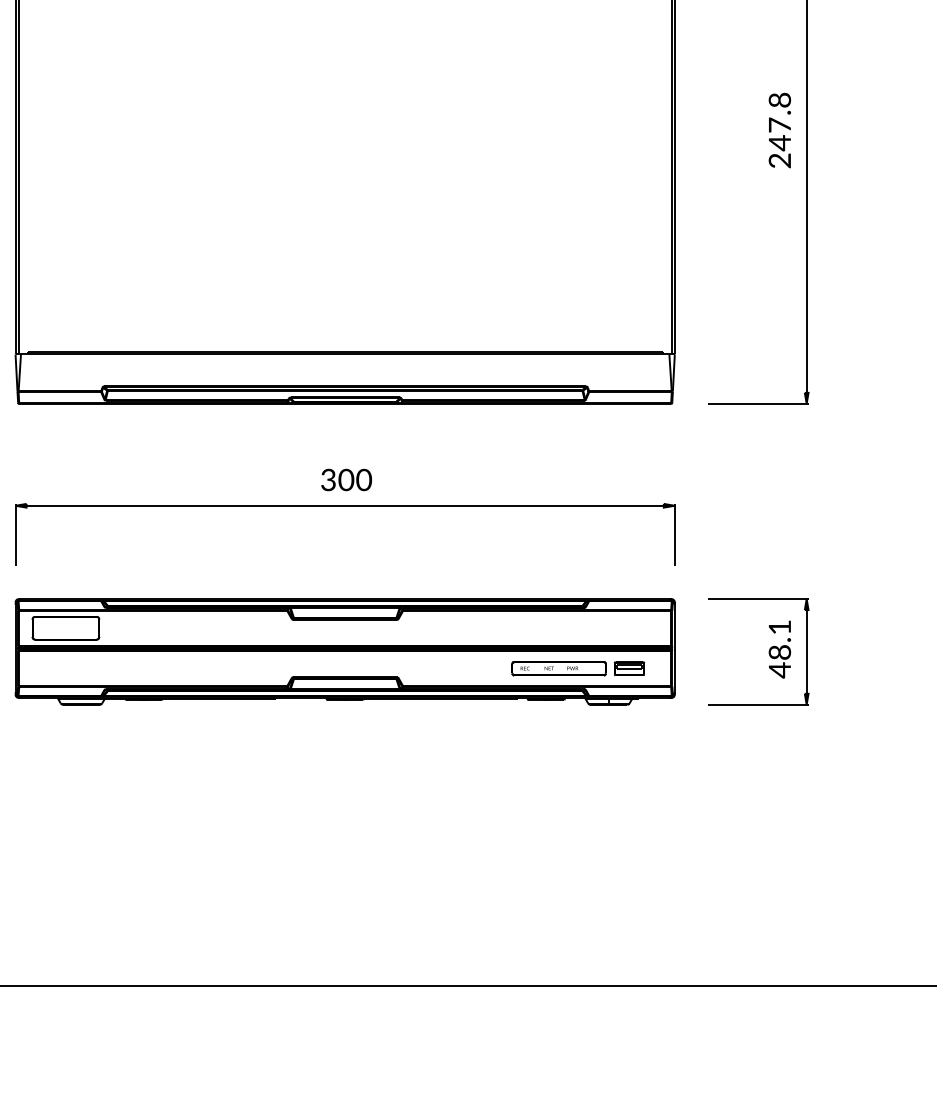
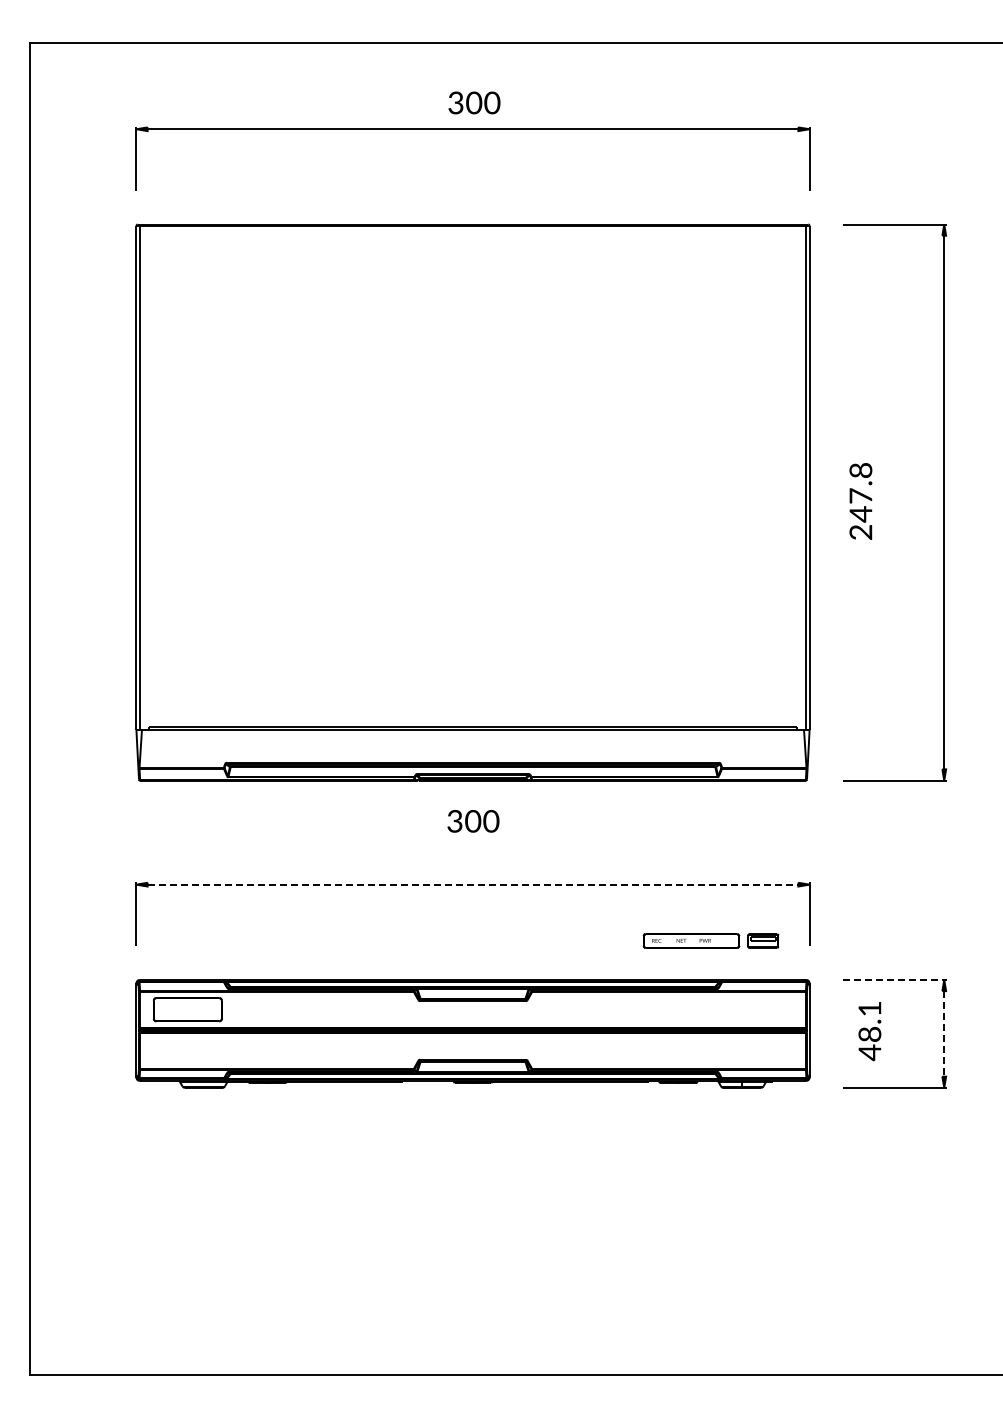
text: (779, 130) -> (860, 501), moved
text: (346, 480) -> (473, 821), moved
line: (345, 505) -> (473, 884), solid -> dashed
line: (757, 598) -> (894, 979), solid -> dashed
text: (779, 649) -> (869, 1031), moved
line: (806, 651) -> (944, 1033), solid -> dashed
part: (577, 668) -> (710, 940), moved

